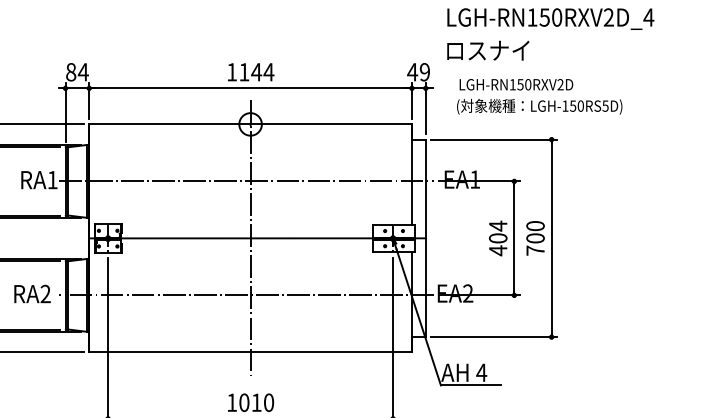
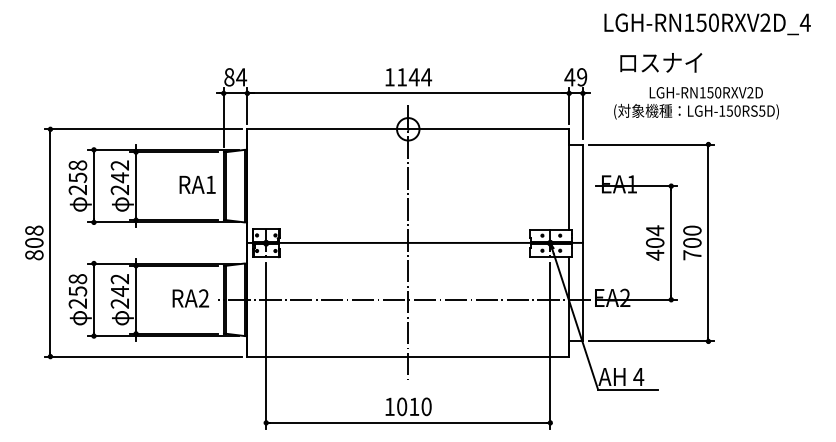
text: (488, 50) -> (661, 62), moved
text: (515, 84) -> (705, 92), moved
line: (245, 181) -> (403, 186), removed

